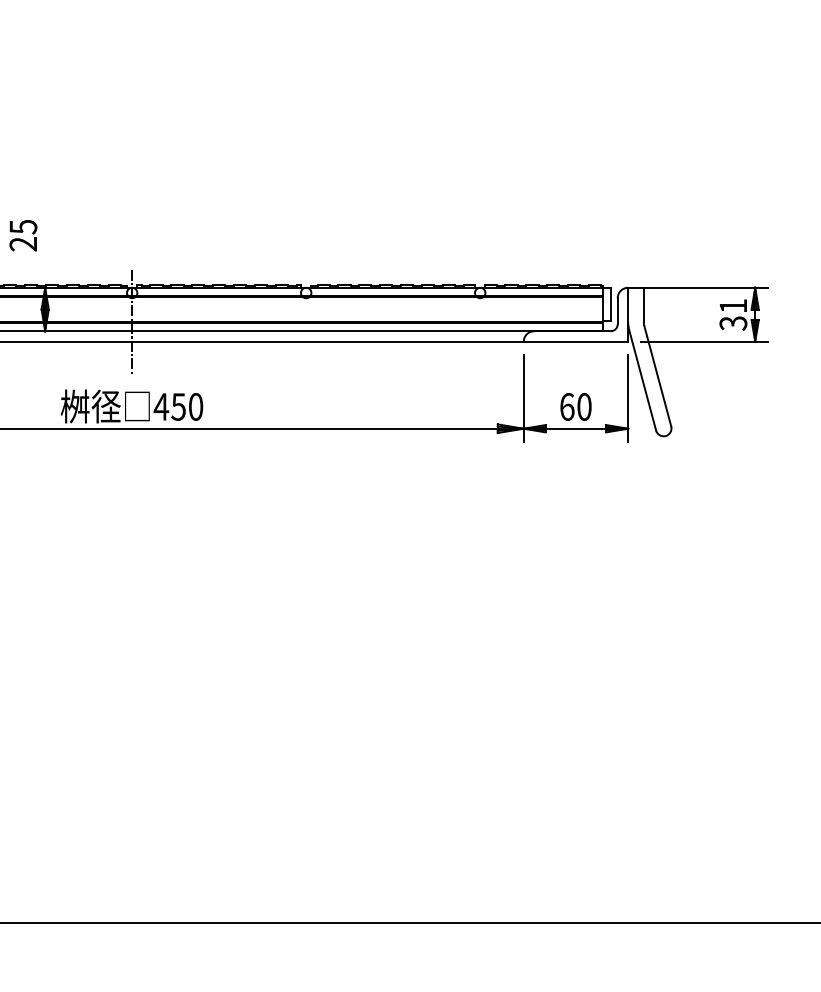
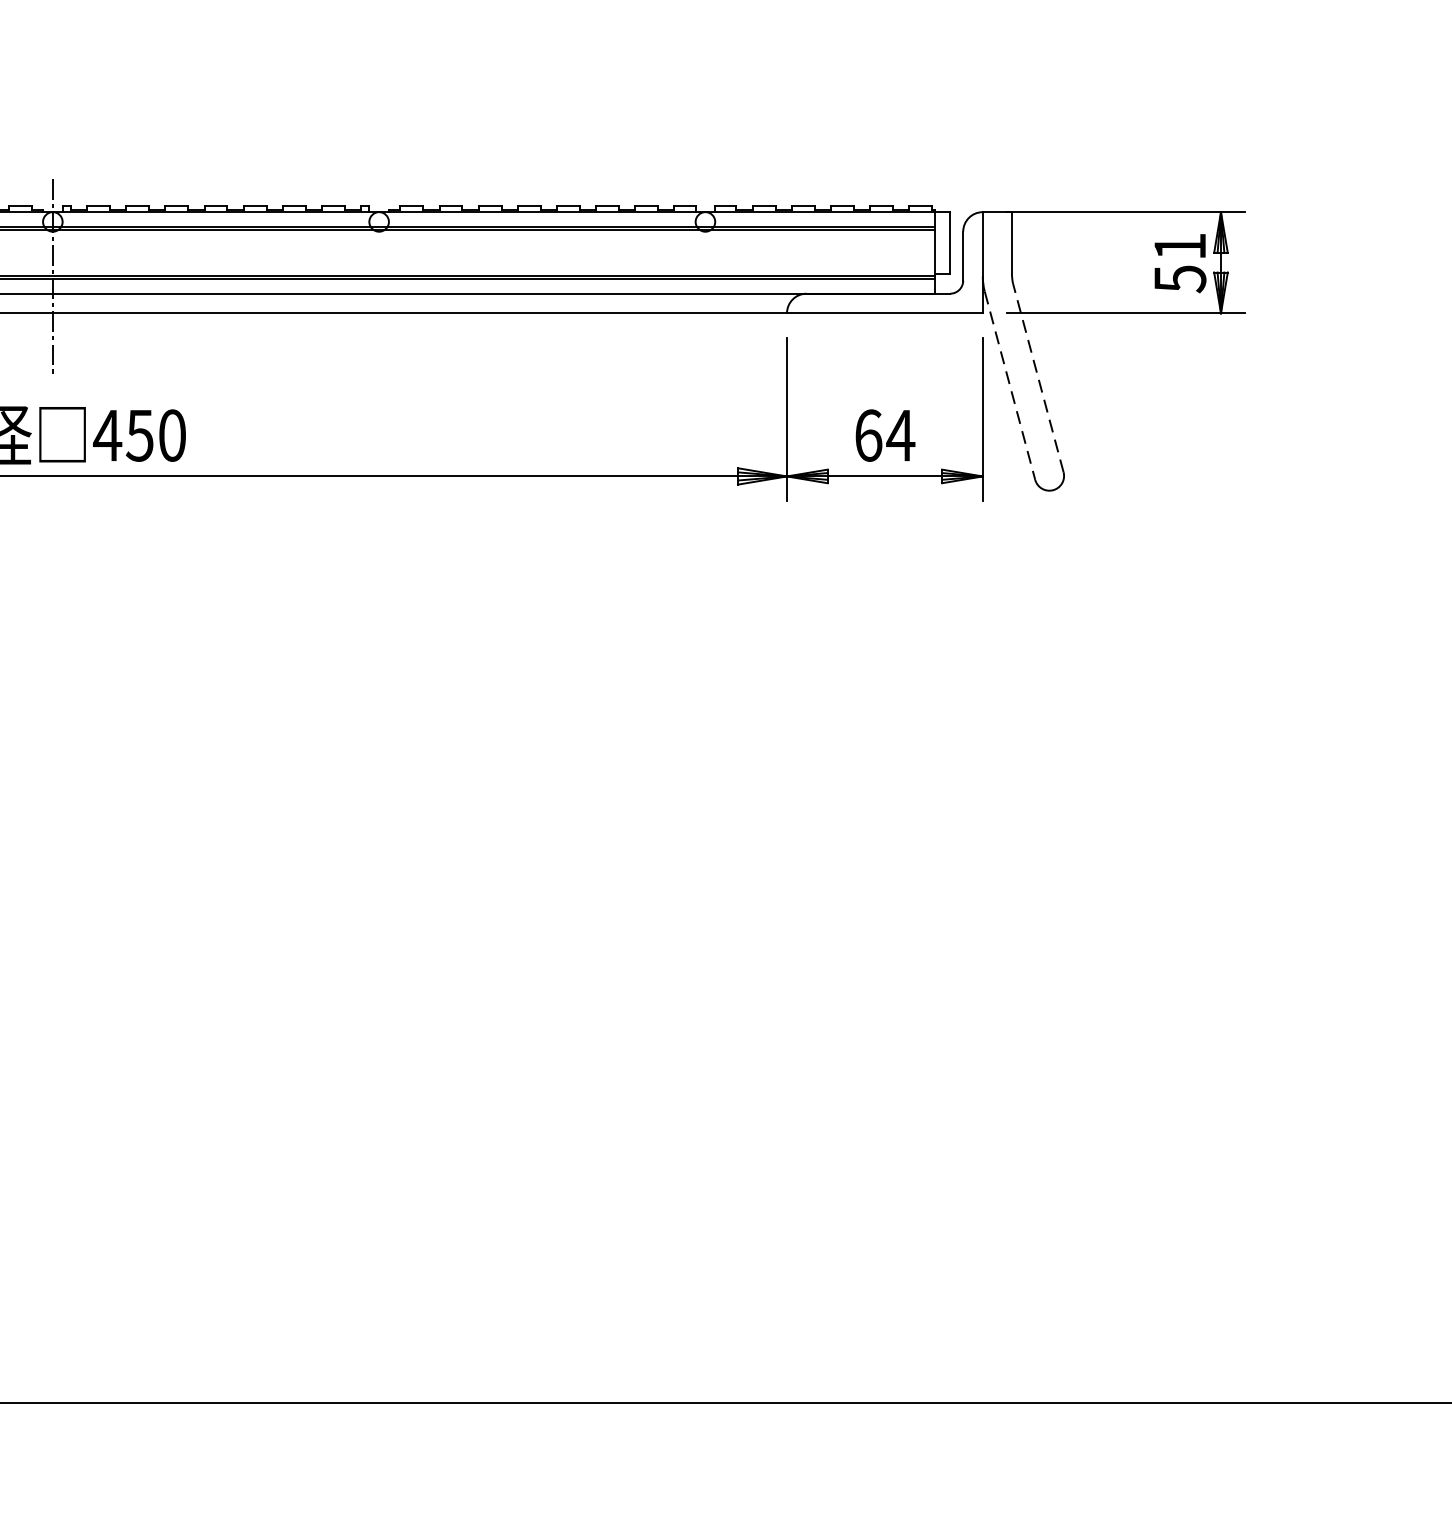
text: (732, 323) -> (1178, 279), 31 -> 51
line: (657, 376) -> (1037, 378), solid -> dashed
line: (642, 380) -> (1009, 386), solid -> dashed
text: (584, 406) -> (900, 434), 60 -> 64

